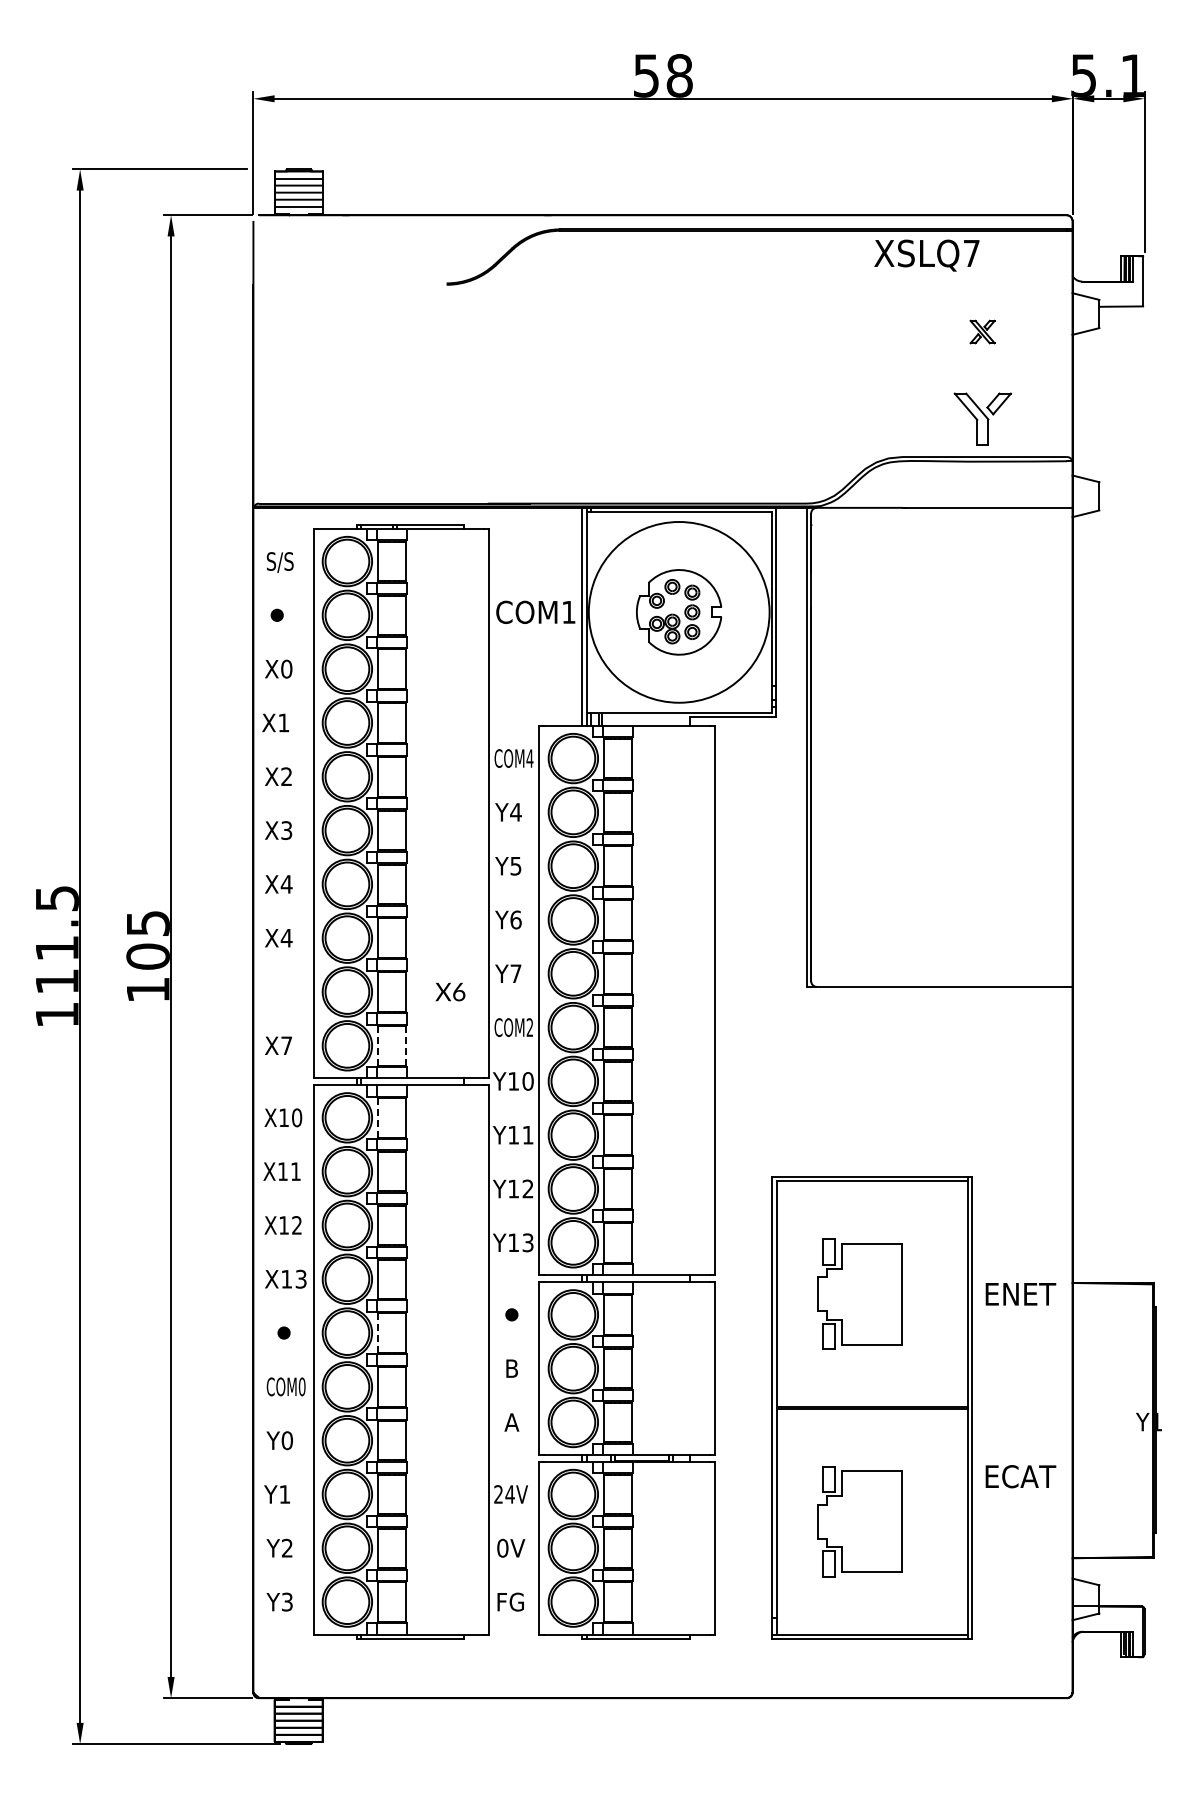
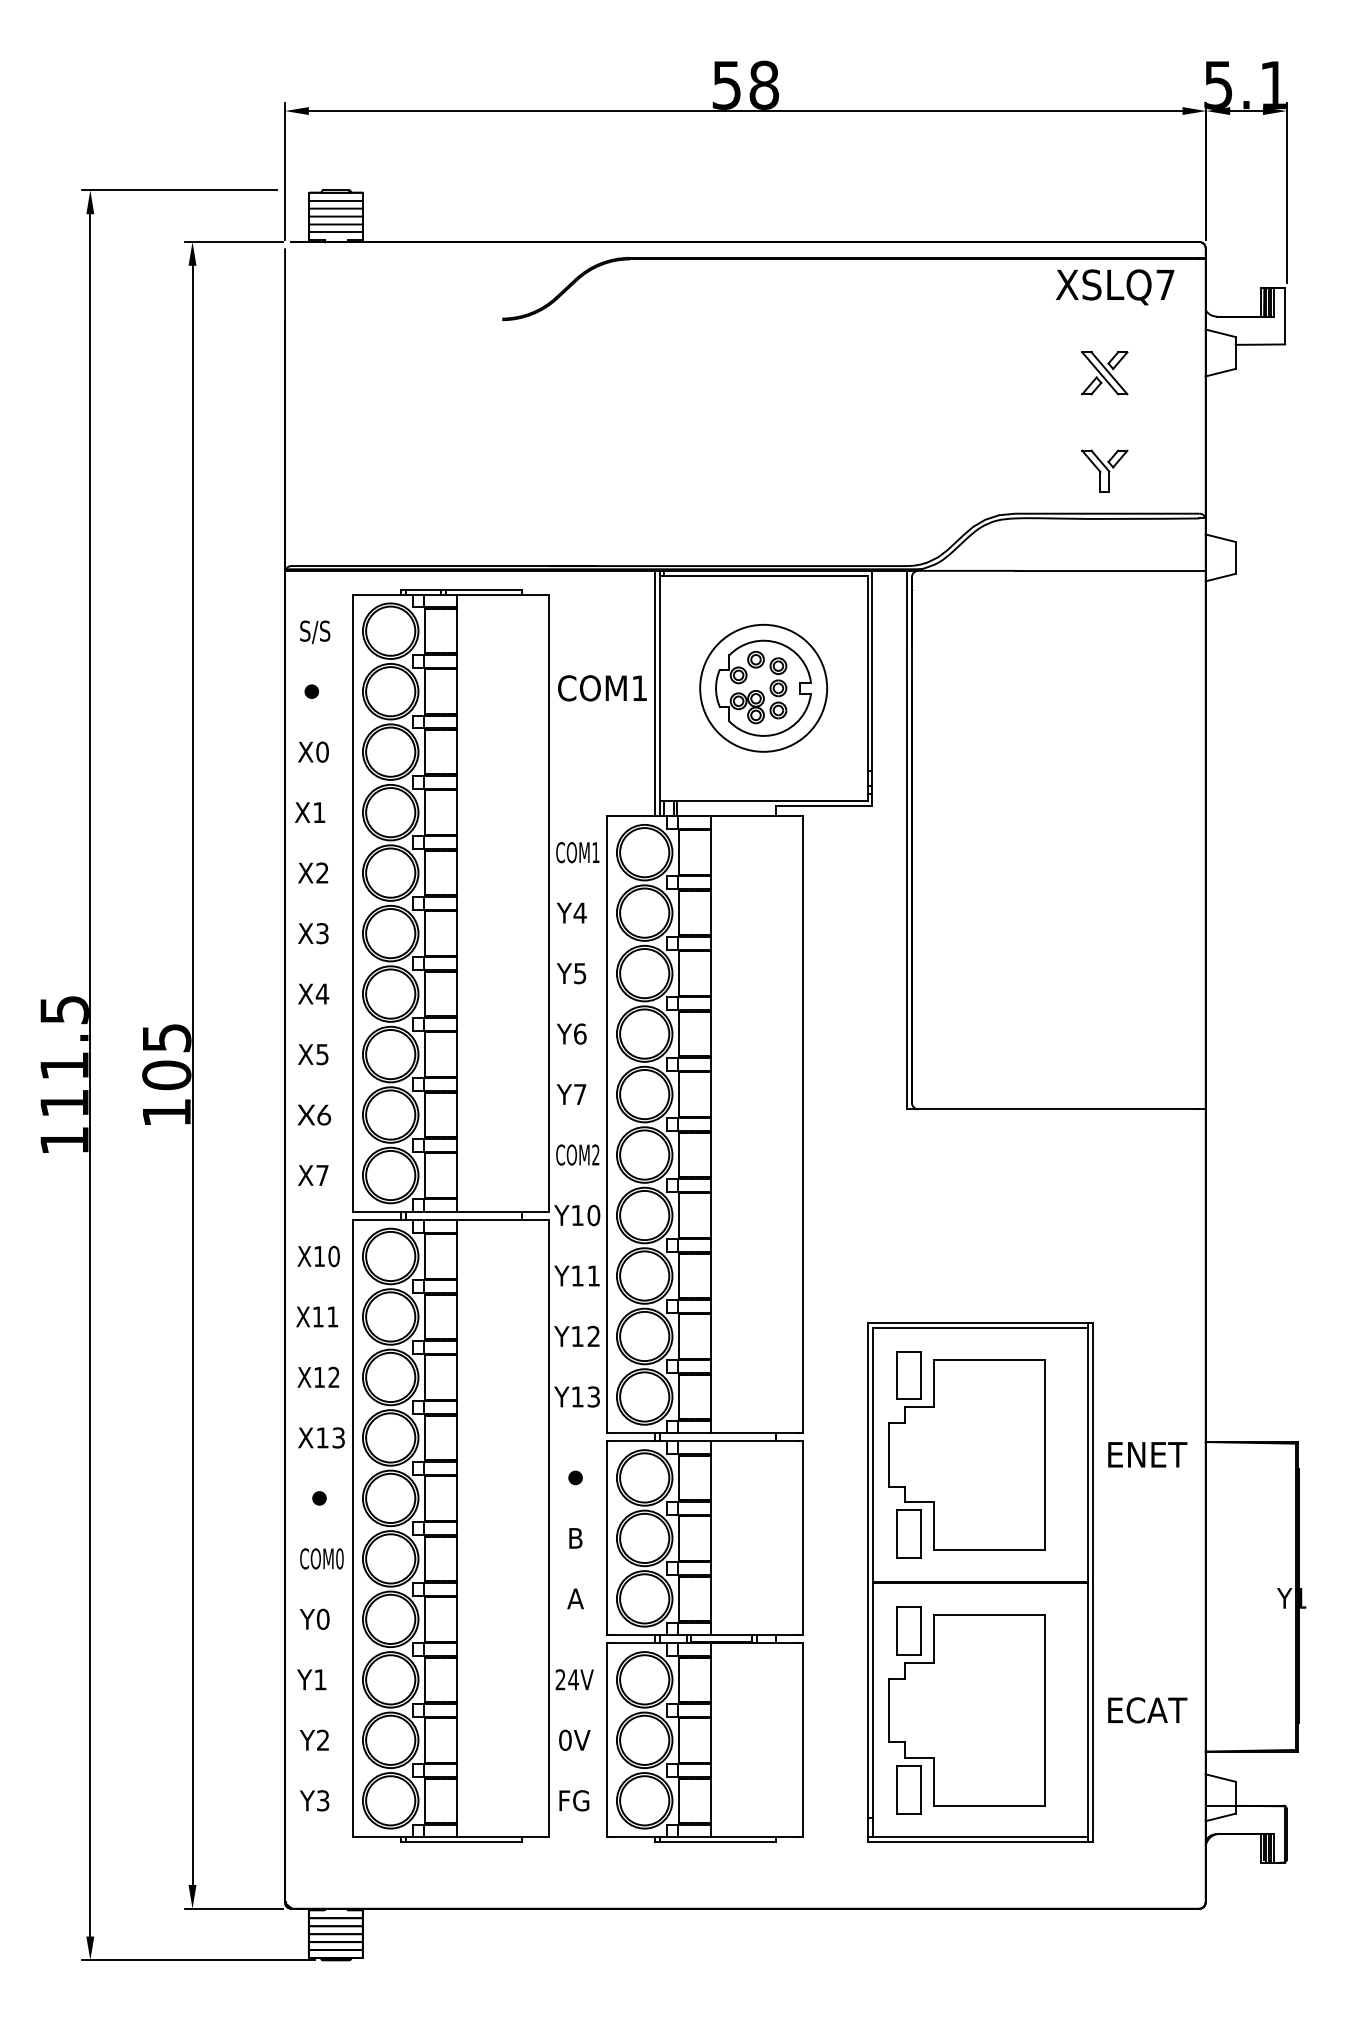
text: (926, 255) -> (1114, 287), moved
part: (982, 331) -> (1104, 372), size x1.67
part: (982, 419) -> (1104, 471), size x0.71
circle: (678, 611) -> (762, 687), size x0.62
text: (529, 758) -> (595, 852), COM4 -> COM1
text: (286, 938) -> (322, 1054), X4 -> X5
text: (450, 991) -> (314, 1114), moved
line: (377, 1045) -> (424, 1175), dashed -> solid
line: (406, 1045) -> (457, 1175), dashed -> solid
line: (377, 1117) -> (424, 1256), dashed -> solid
part: (859, 1294) -> (966, 1455), size x1.67
line: (377, 1333) -> (424, 1498), dashed -> solid
text: (1020, 1476) -> (1147, 1710), moved
part: (859, 1521) -> (966, 1710), size x1.67

